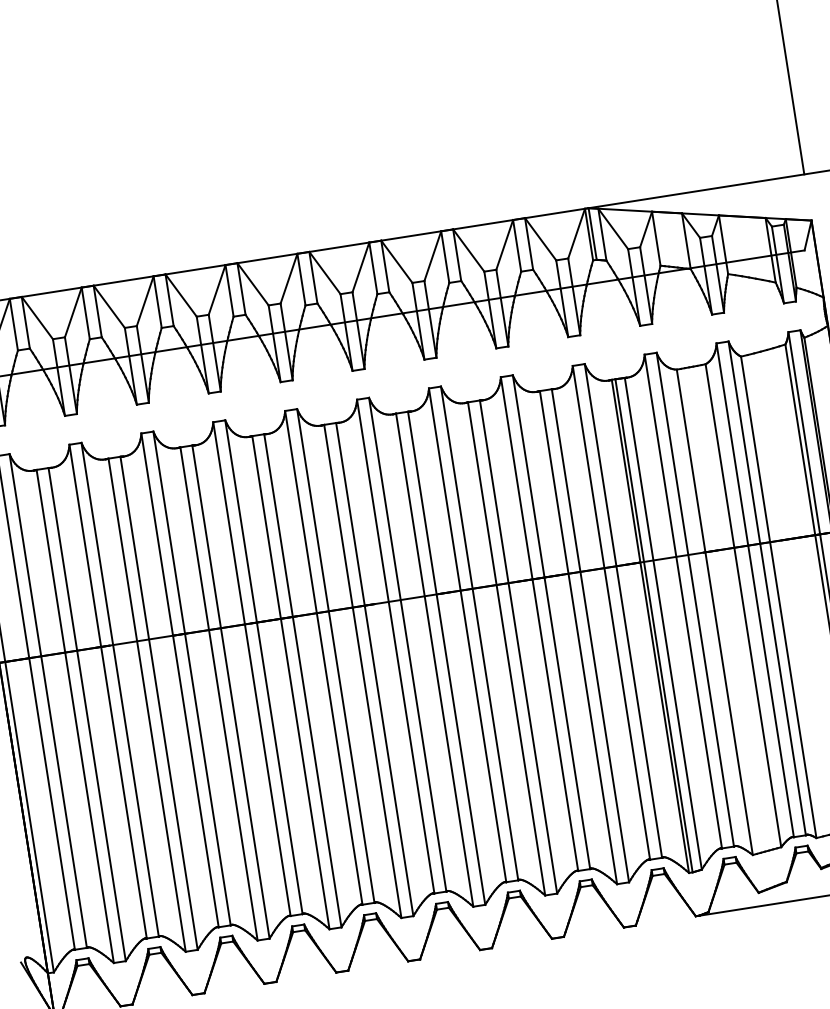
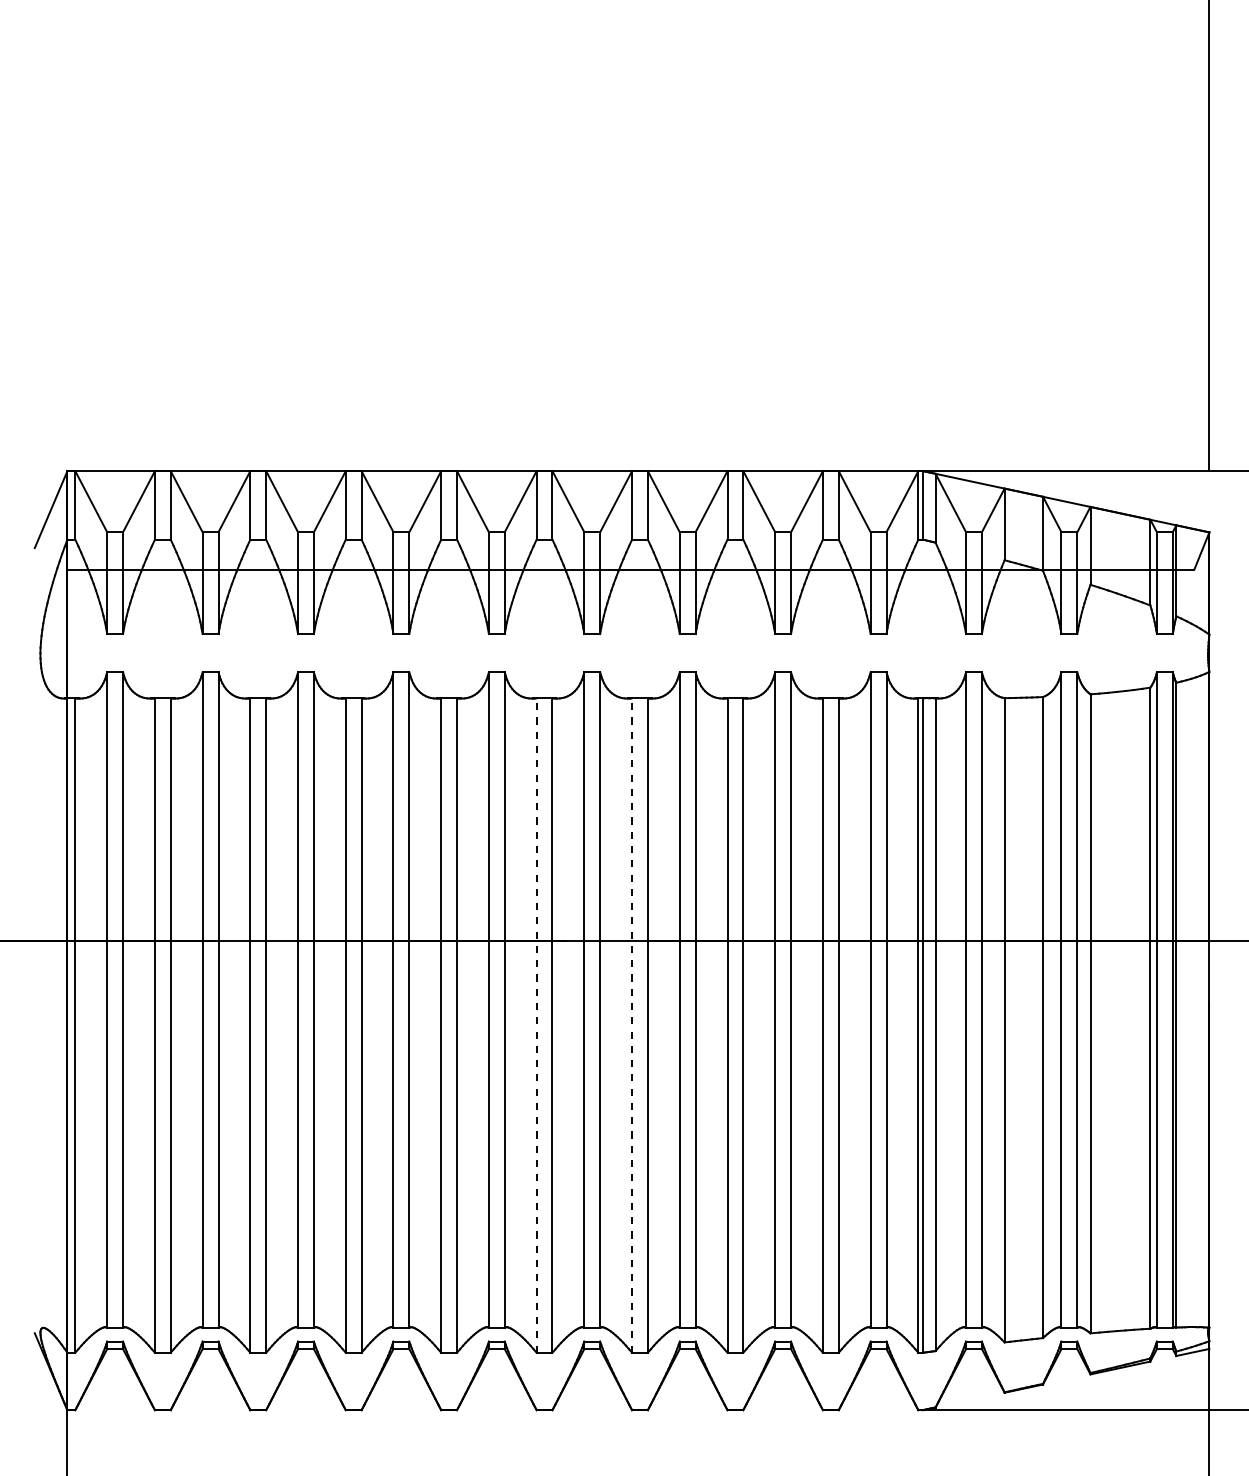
line: (434, 659) -> (632, 1024), solid -> dashed
line: (362, 670) -> (536, 1024), solid -> dashed

